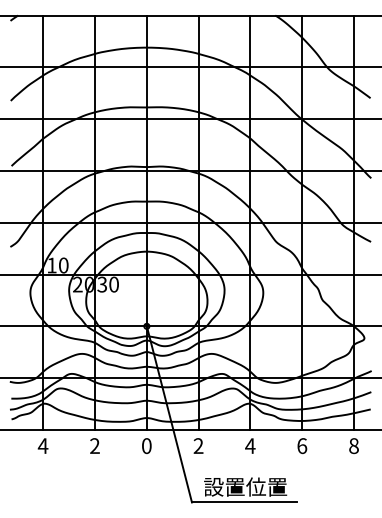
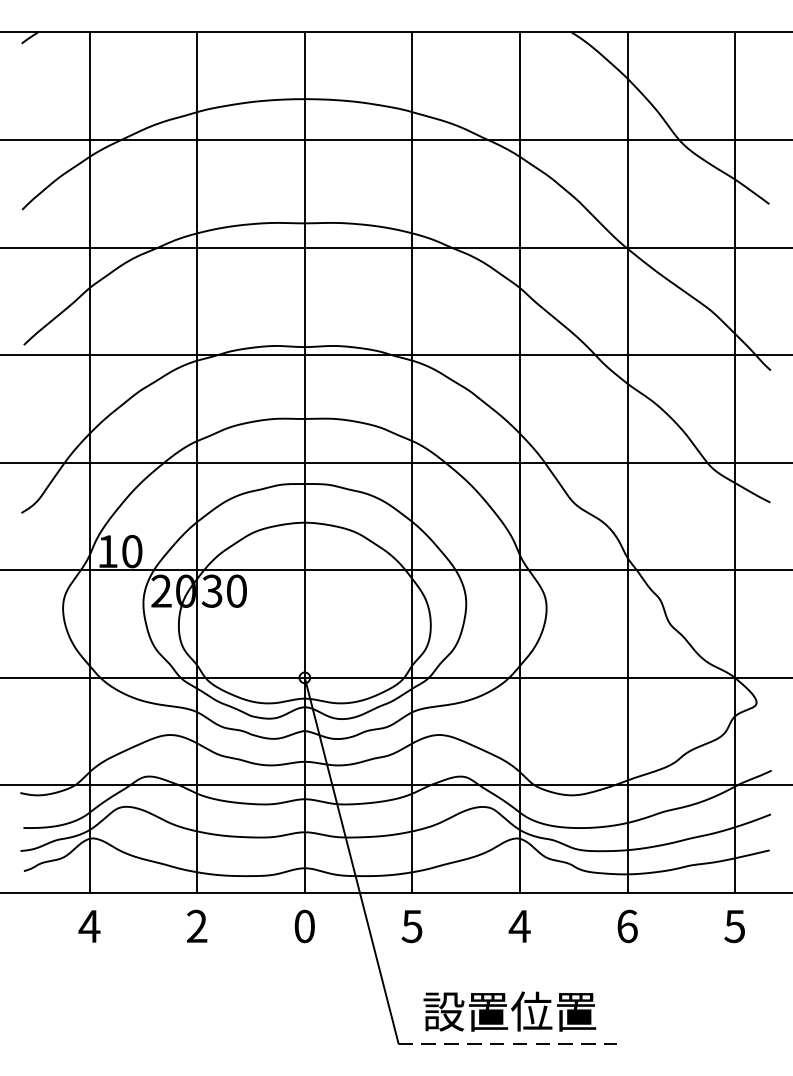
text: (353, 445) -> (733, 925), 8 -> 5
text: (198, 446) -> (412, 927), 2 -> 5
line: (244, 502) -> (507, 1043), solid -> dashed

